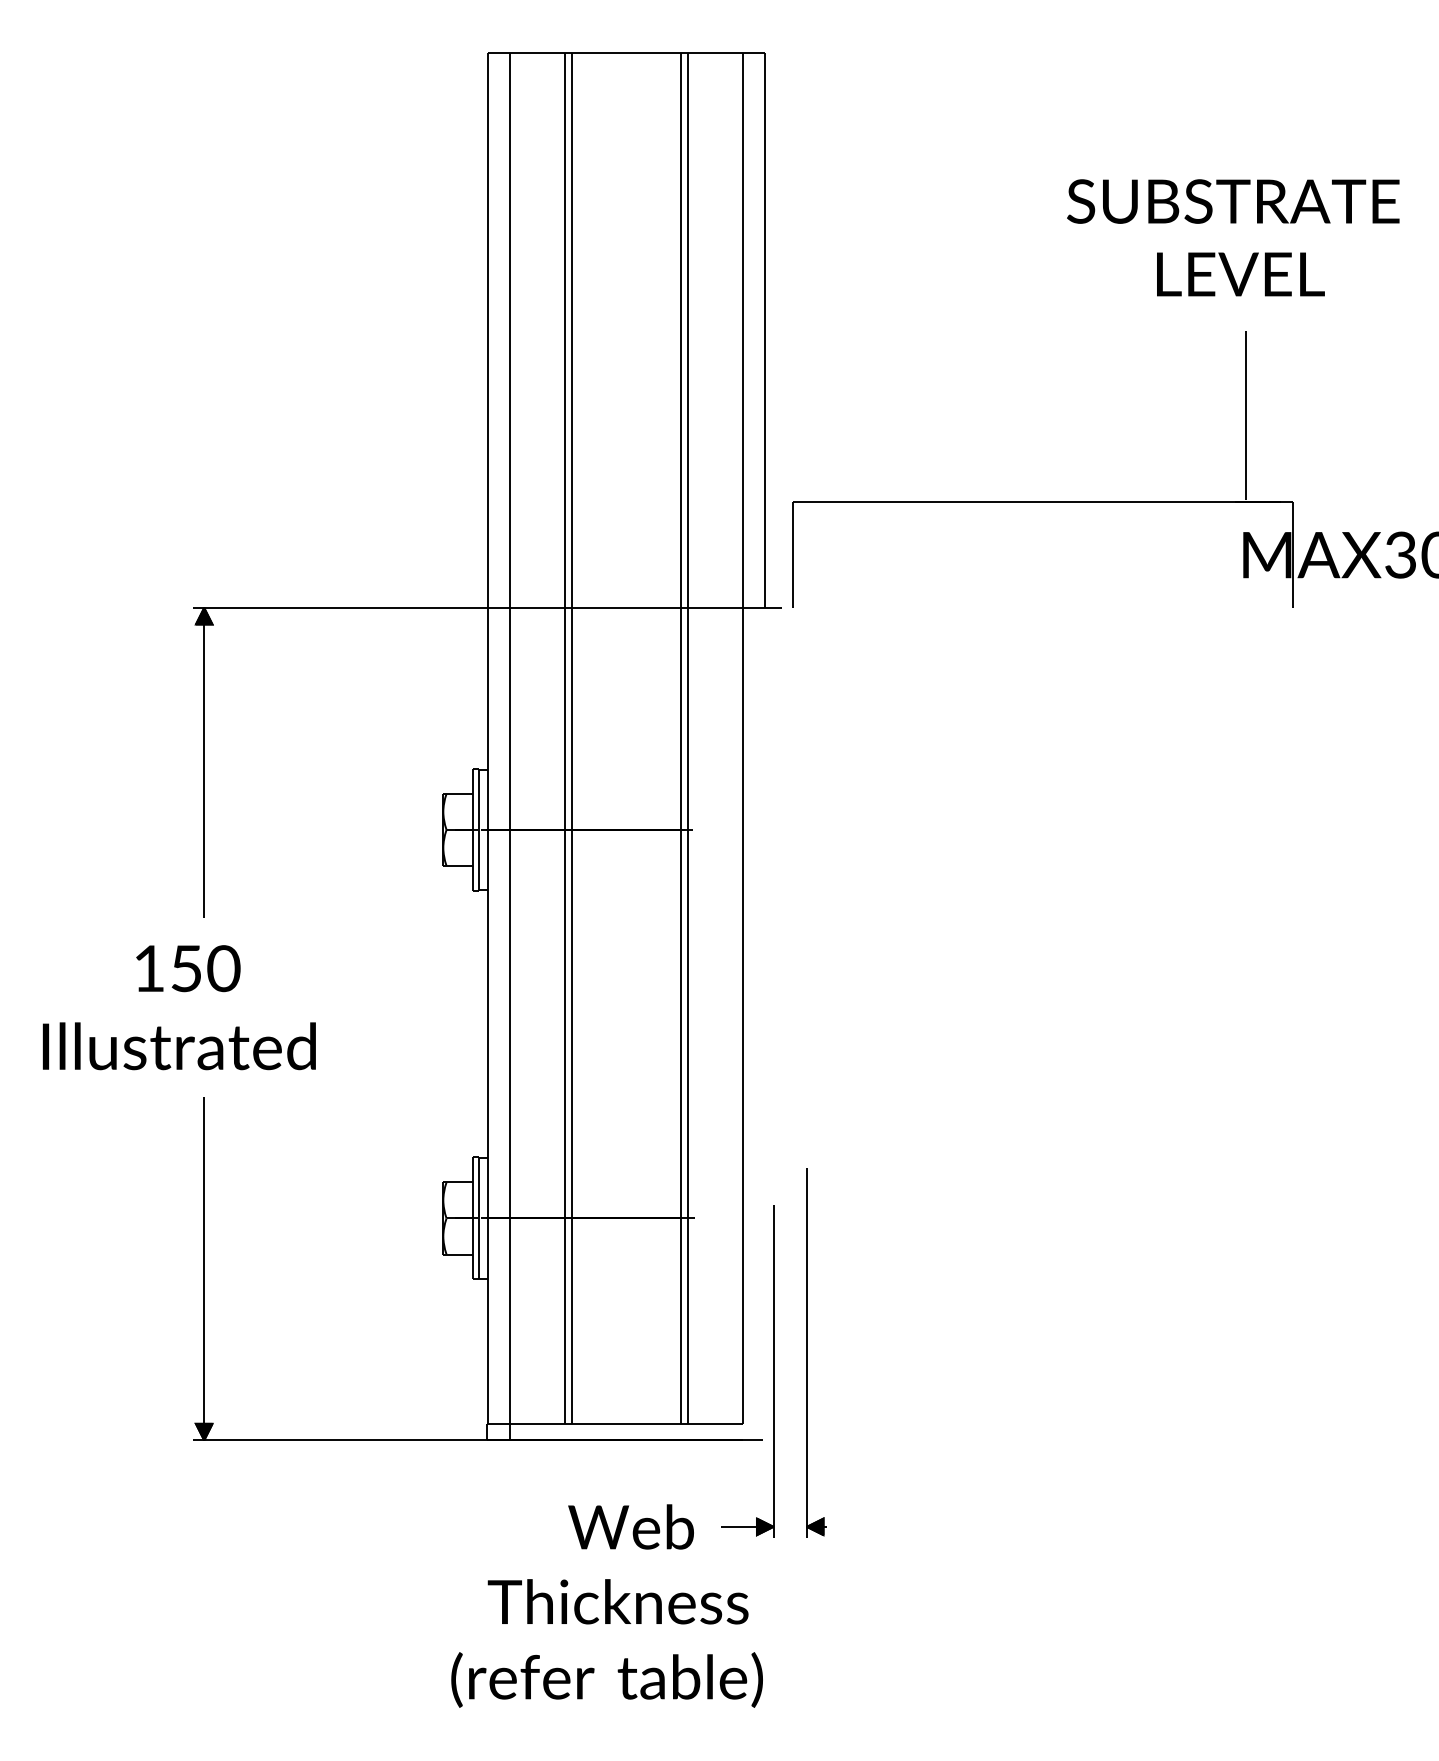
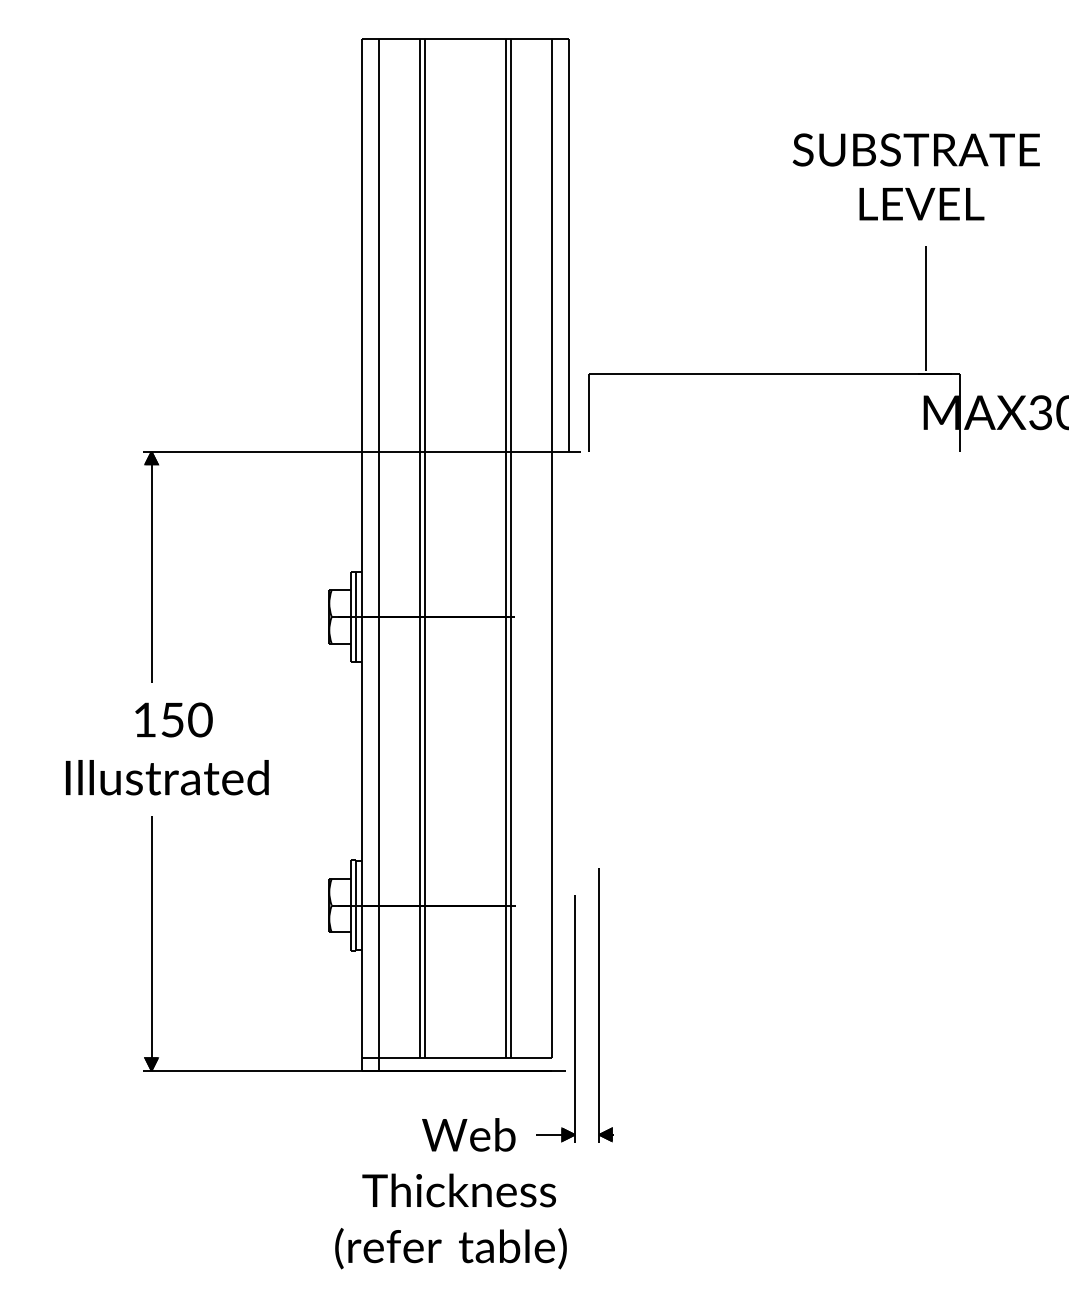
text: (178, 1007) -> (166, 748), moved

